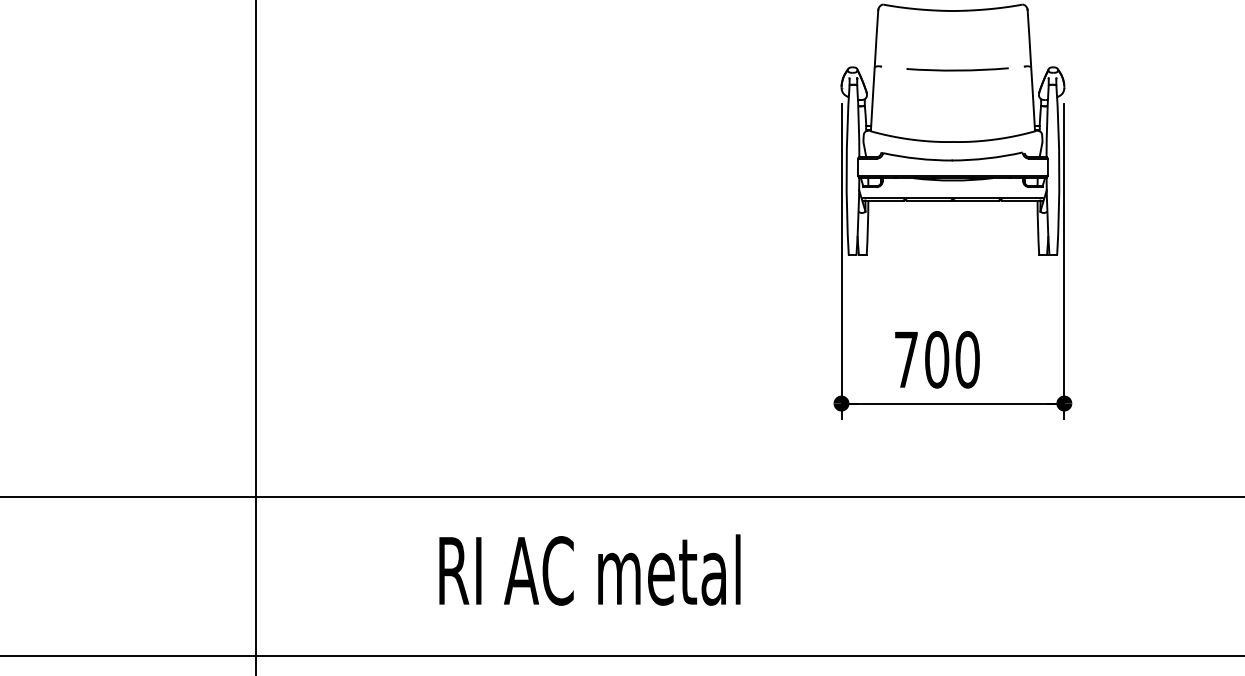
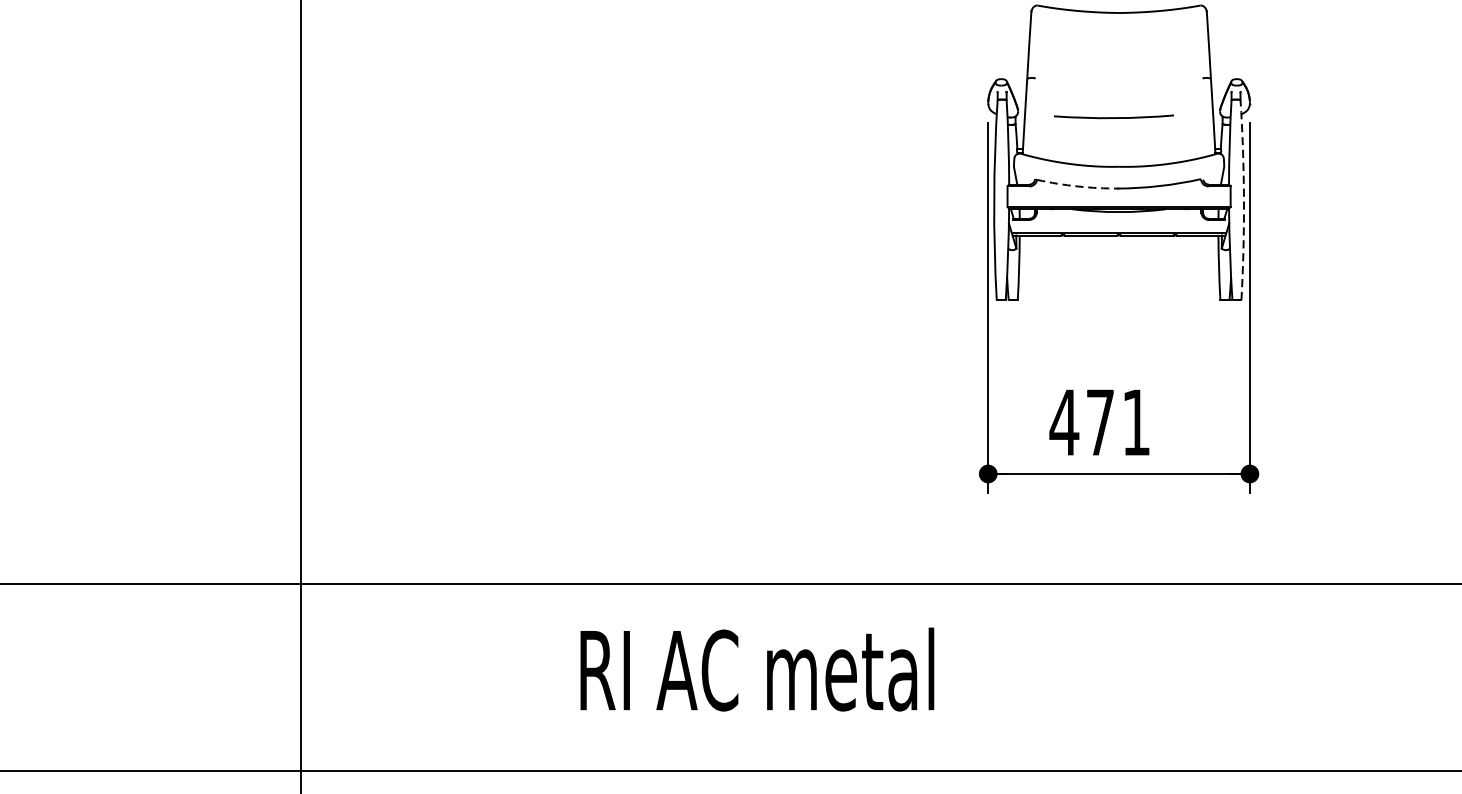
arc: (957, 69) -> (1113, 116), moved
arc: (917, 158) -> (1077, 186), solid -> dashed
arc: (1059, 170) -> (1244, 200), solid -> dashed
text: (936, 359) -> (1099, 422), 700 -> 471
text: (589, 569) -> (756, 668), moved

